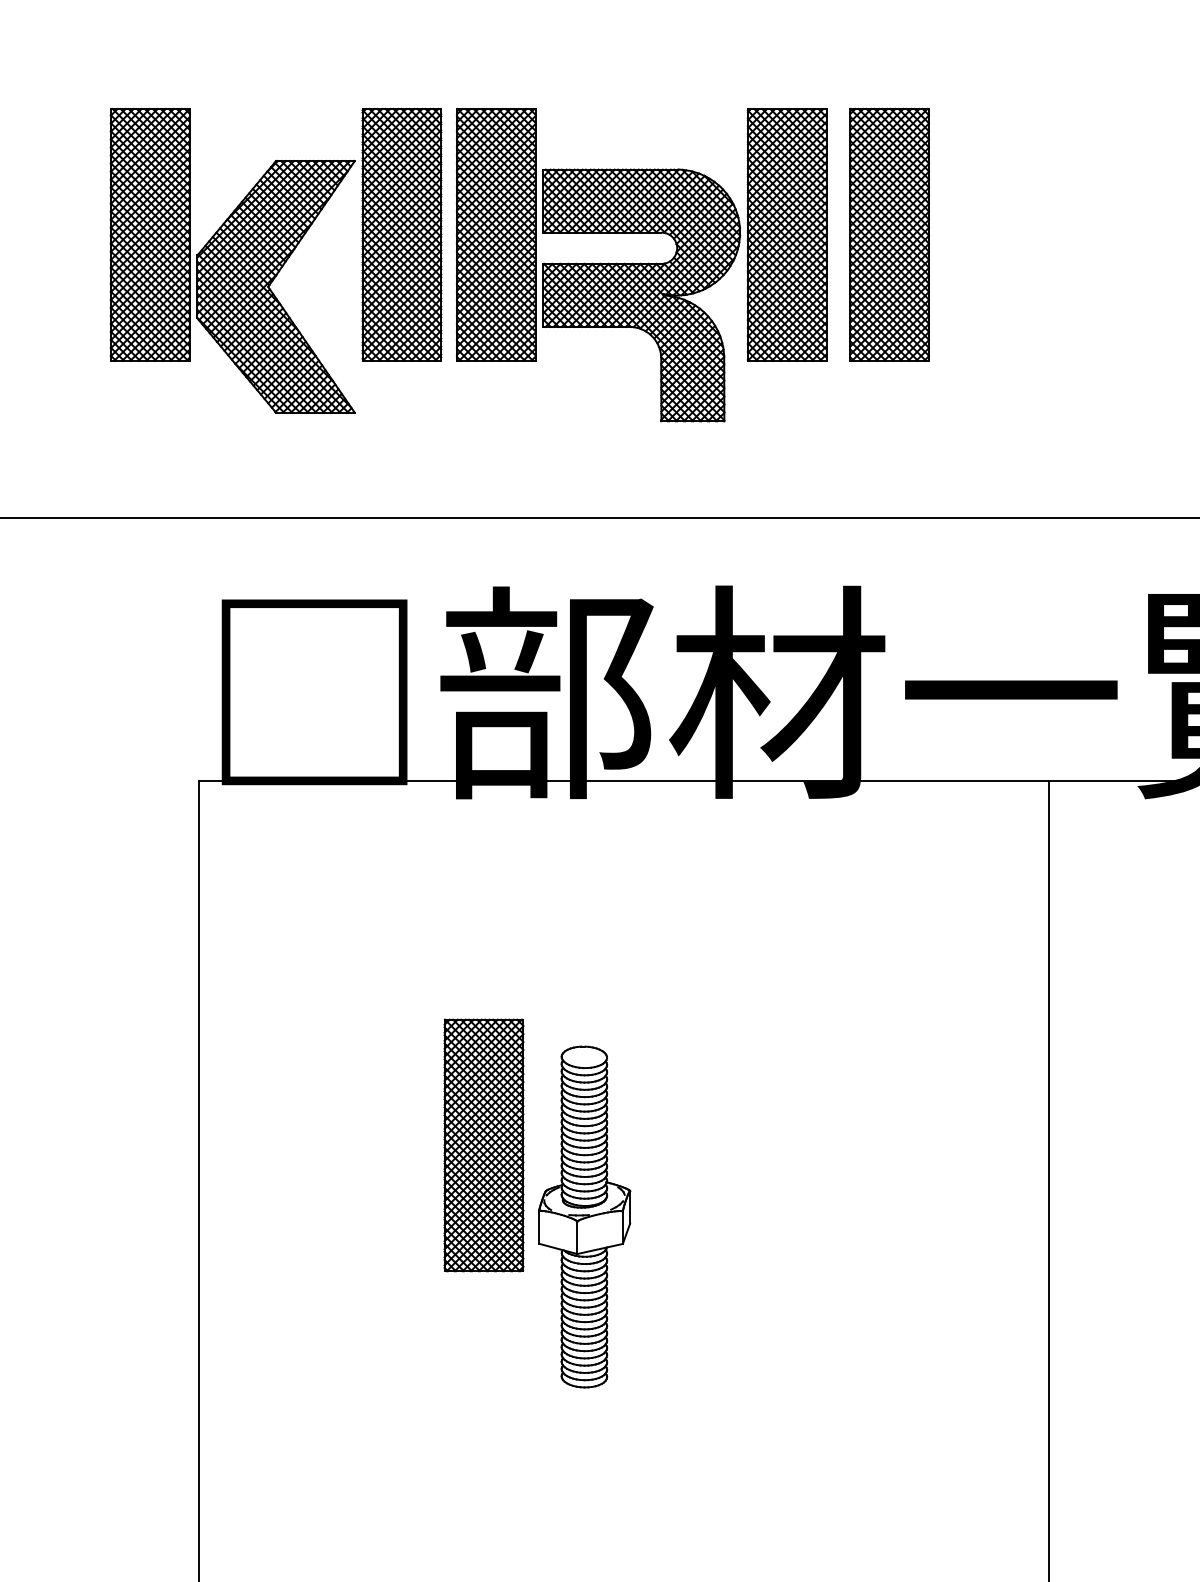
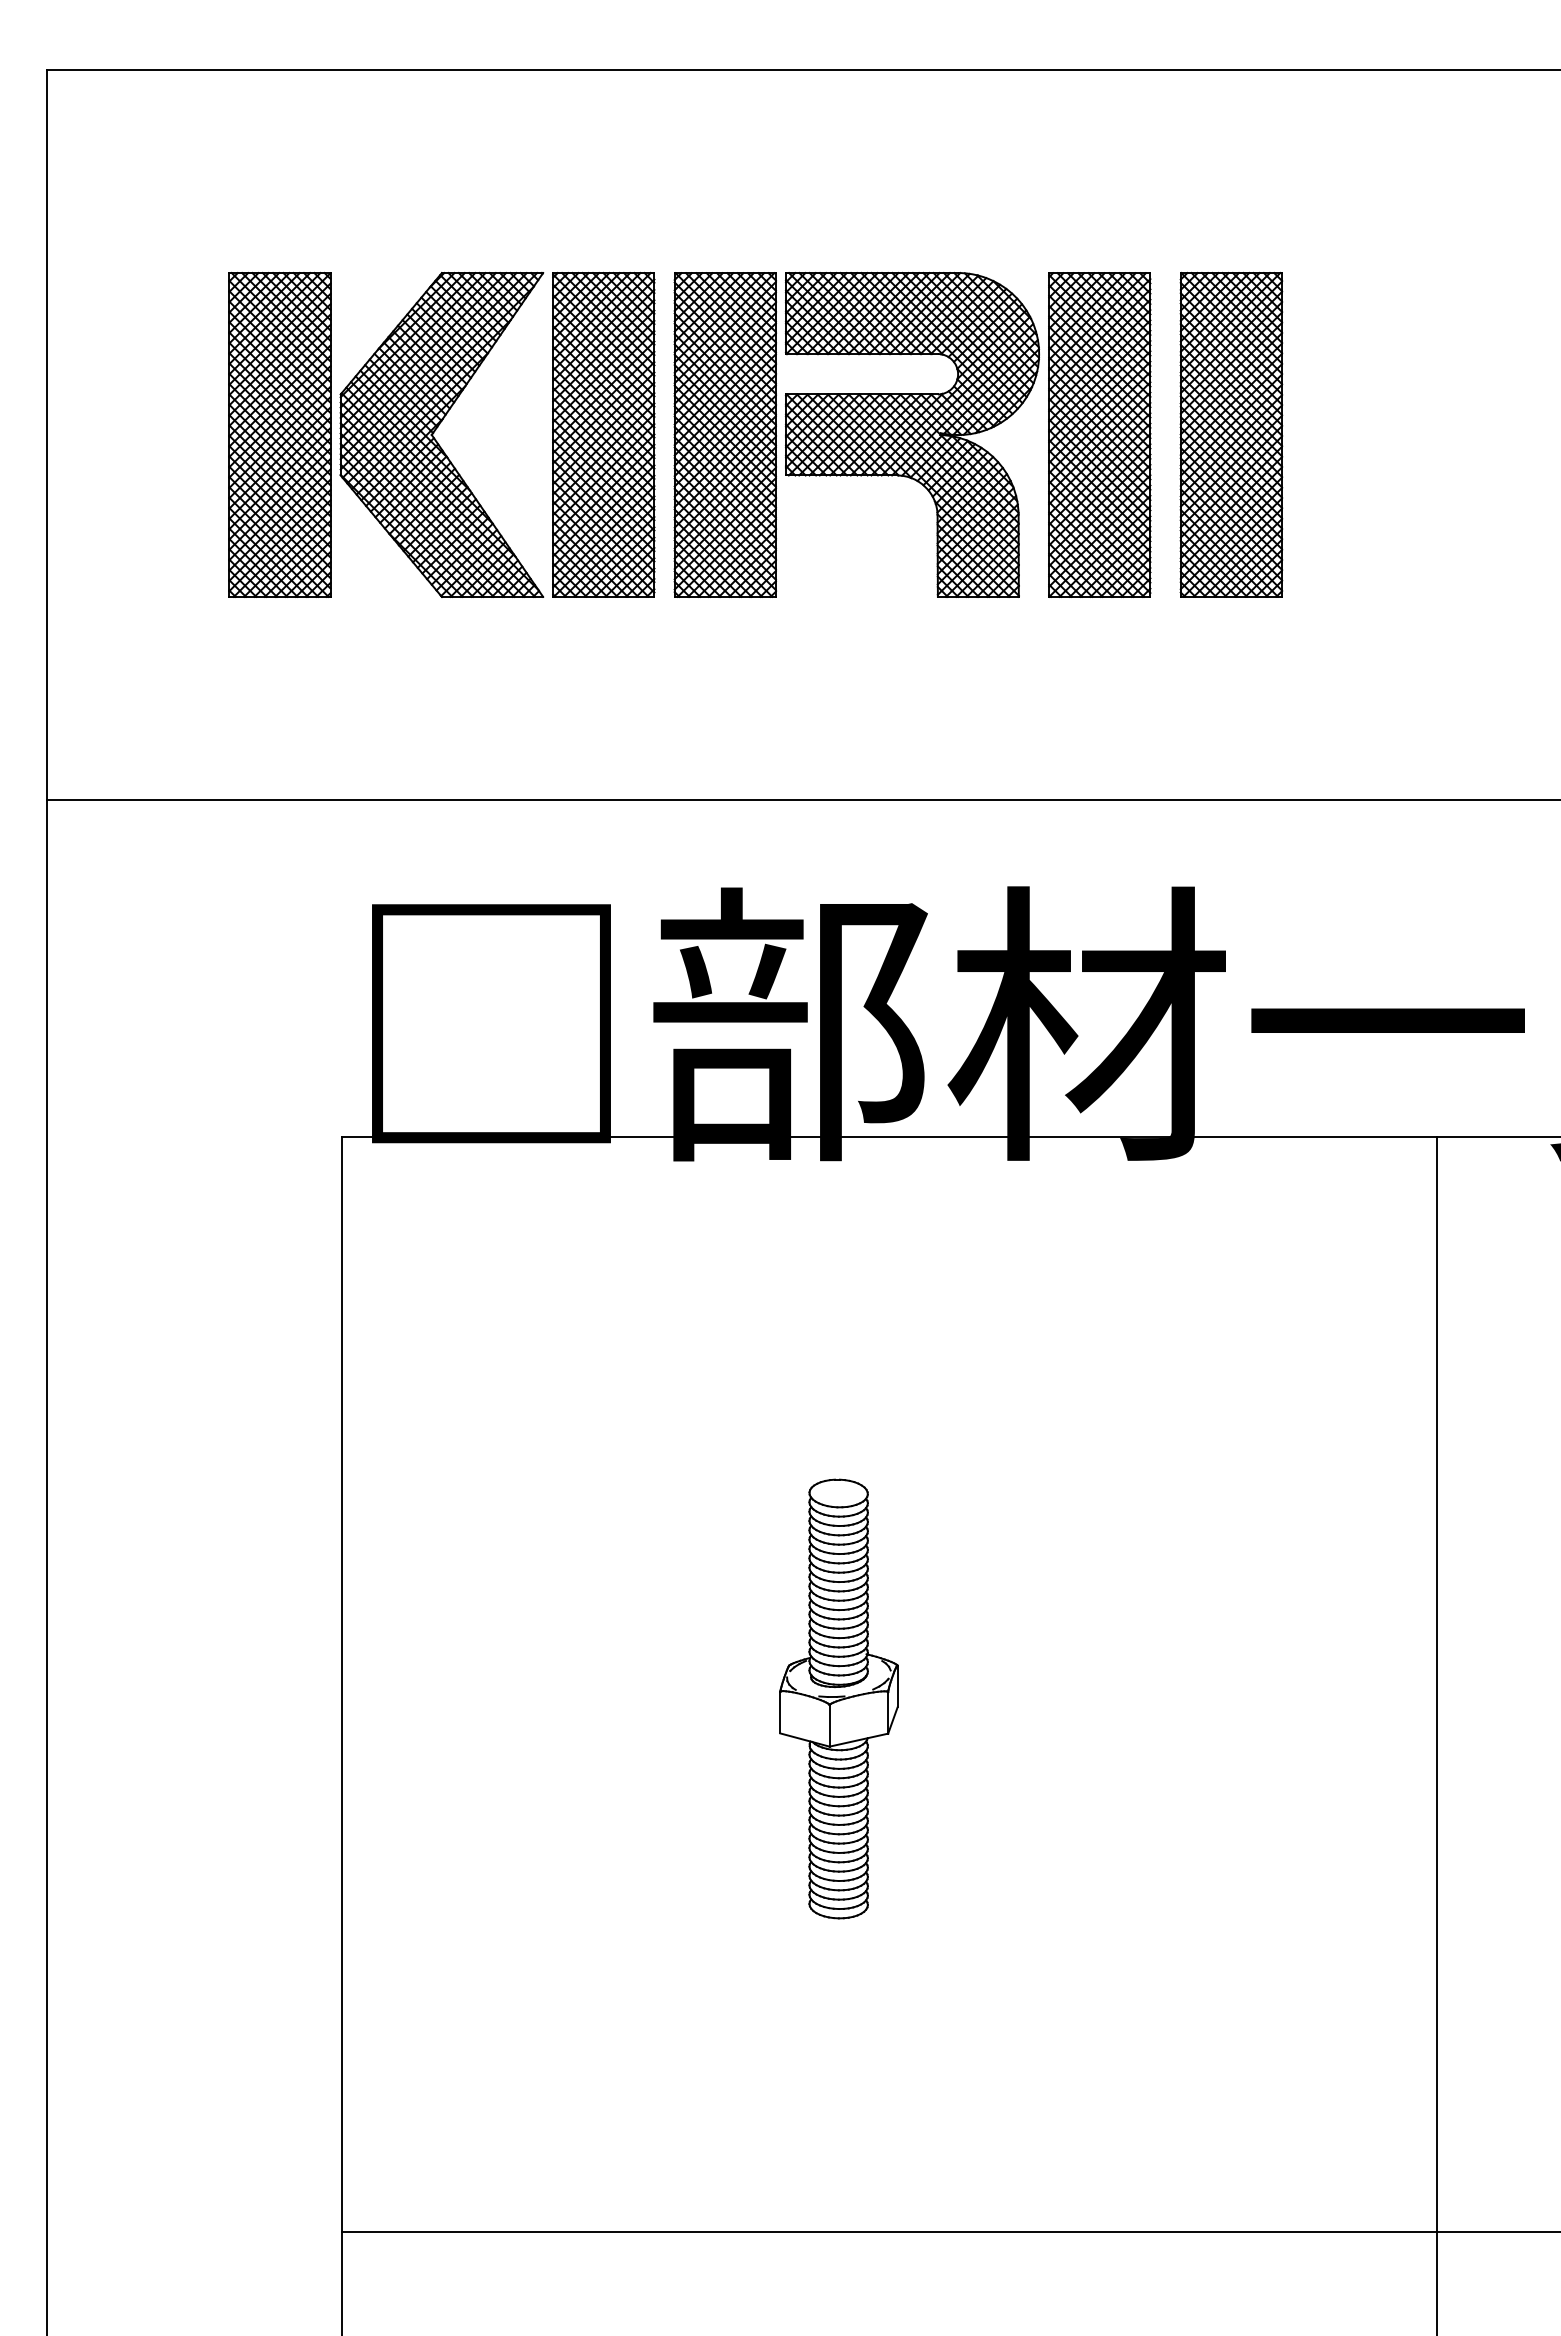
part: (271, 284) -> (435, 431), moved
part: (641, 295) -> (912, 434), moved
part: (484, 1145) -> (709, 1606), removed

